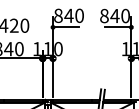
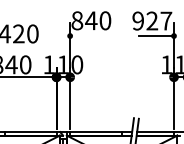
text: (114, 15) -> (151, 20), 840 -> 927
line: (66, 27) -> (88, 36), removed

